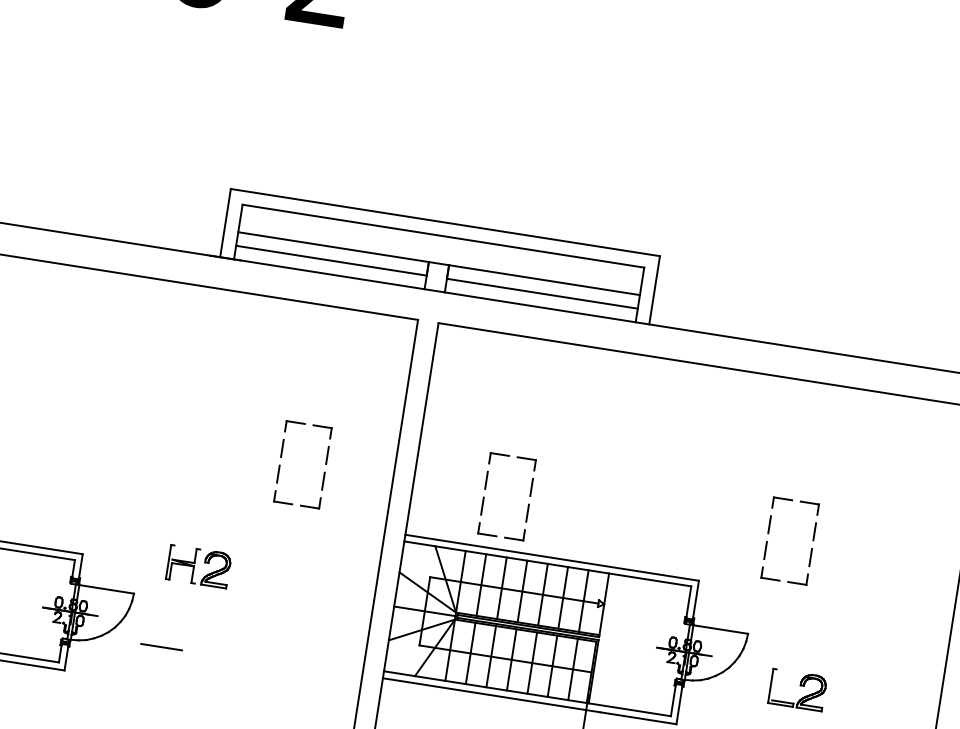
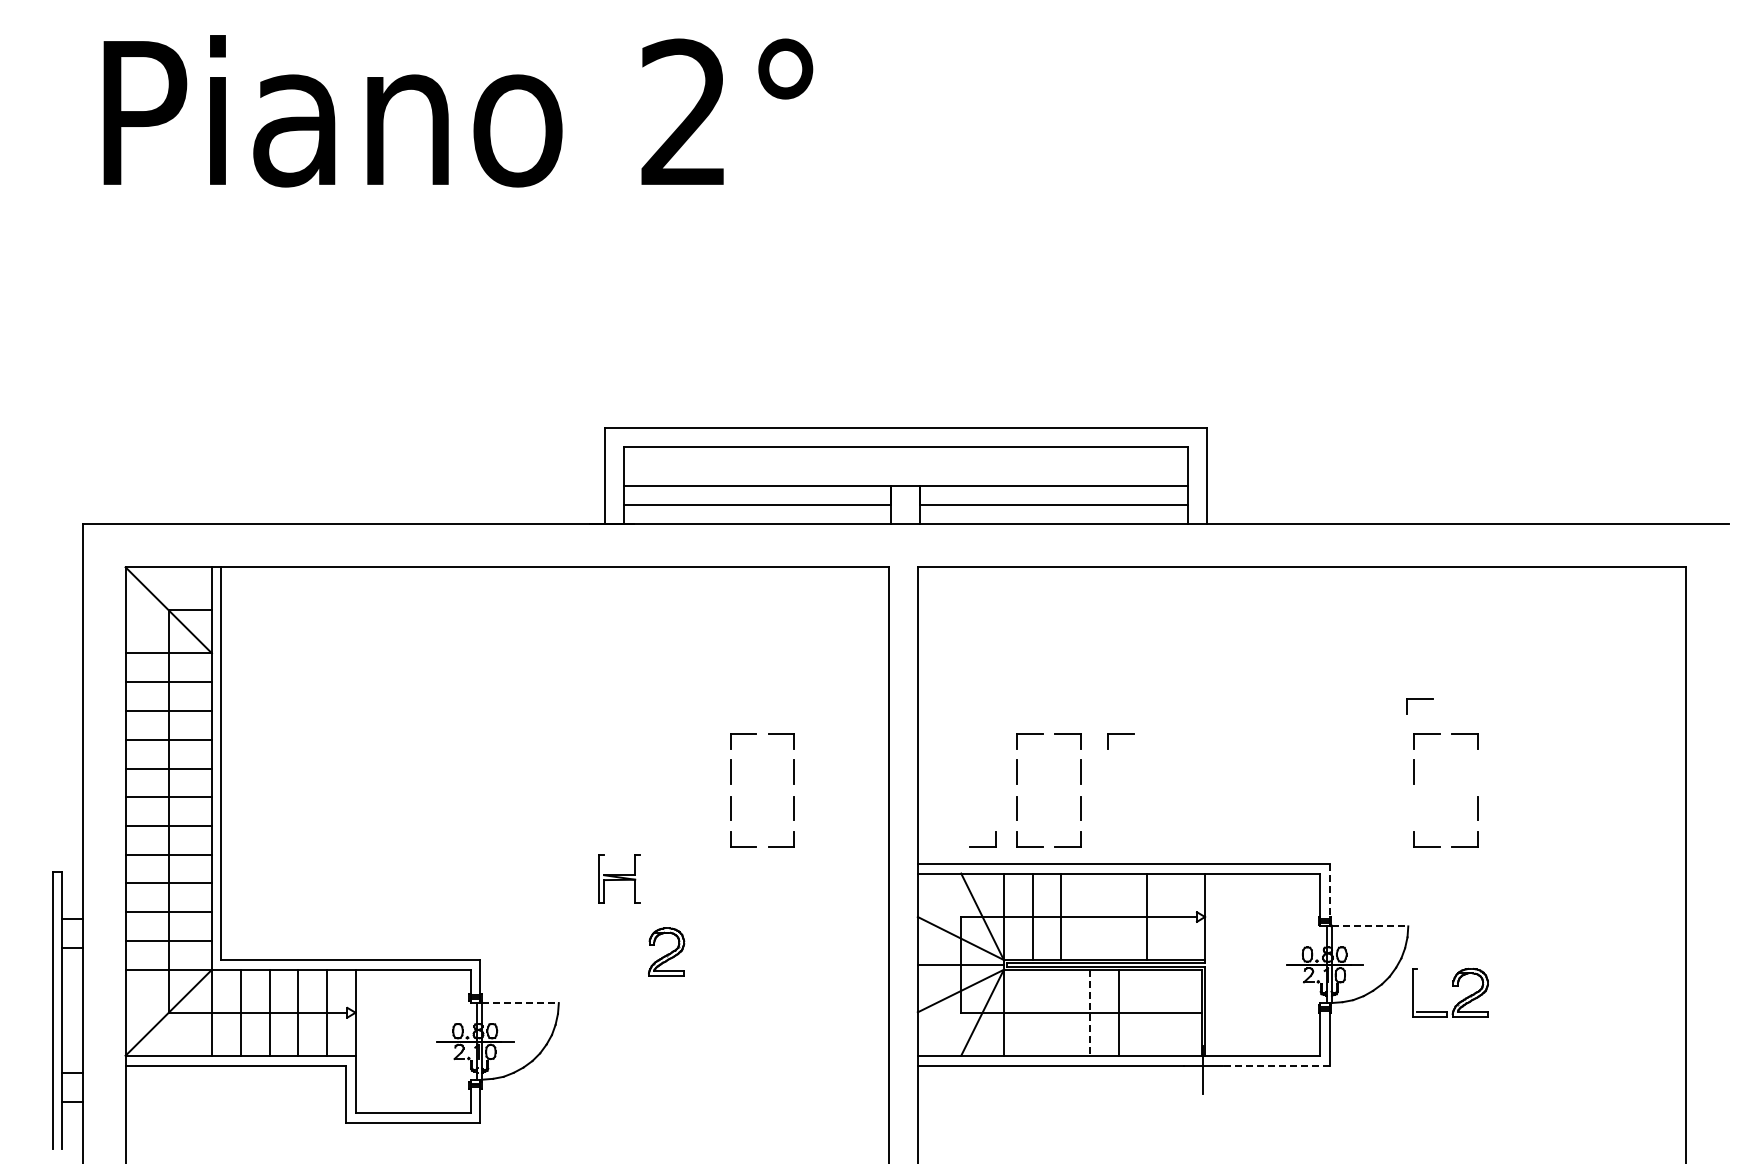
part: (564, 464) -> (1120, 734), added
part: (781, 473) -> (1419, 699), added
part: (453, 529) -> (982, 846), added
line: (814, 531) -> (1477, 771), removed
line: (764, 550) -> (1413, 808), removed
part: (183, 563) -> (619, 878), moved
line: (107, 589) -> (521, 1003), solid -> dashed
line: (522, 591) -> (1090, 916), removed
line: (543, 594) -> (1119, 916), removed
line: (583, 600) -> (1176, 916), removed
line: (695, 600) -> (1329, 891), solid -> dashed
line: (721, 629) -> (1370, 926), solid -> dashed
line: (161, 647) -> (607, 1070), removed
line: (470, 653) -> (1032, 1012), removed
line: (491, 656) -> (1061, 1012), removed
line: (511, 659) -> (1090, 1012), solid -> dashed
line: (552, 666) -> (1147, 1012), removed
line: (573, 669) -> (1176, 1012), removed
part: (799, 685) -> (1452, 986), moved
line: (638, 718) -> (1276, 1065), solid -> dashed

